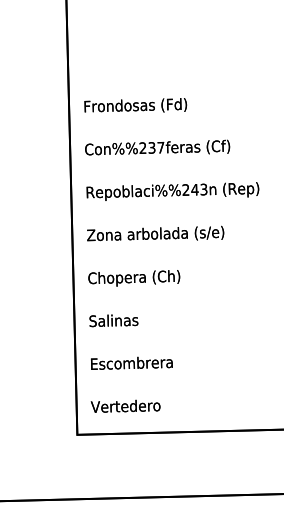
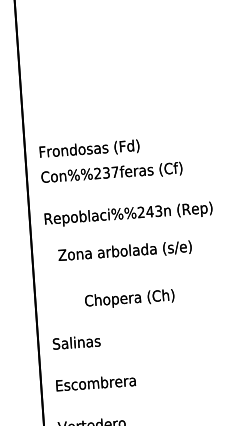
text: (135, 105) -> (89, 148), moved
text: (155, 233) -> (124, 250), moved
text: (134, 278) -> (129, 299), moved

